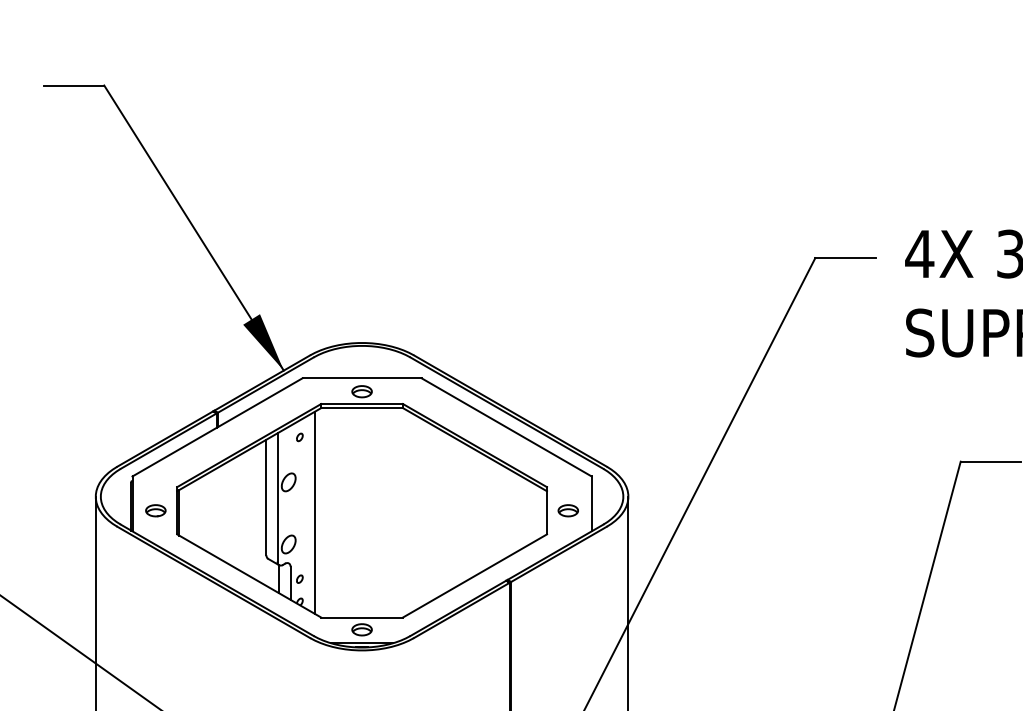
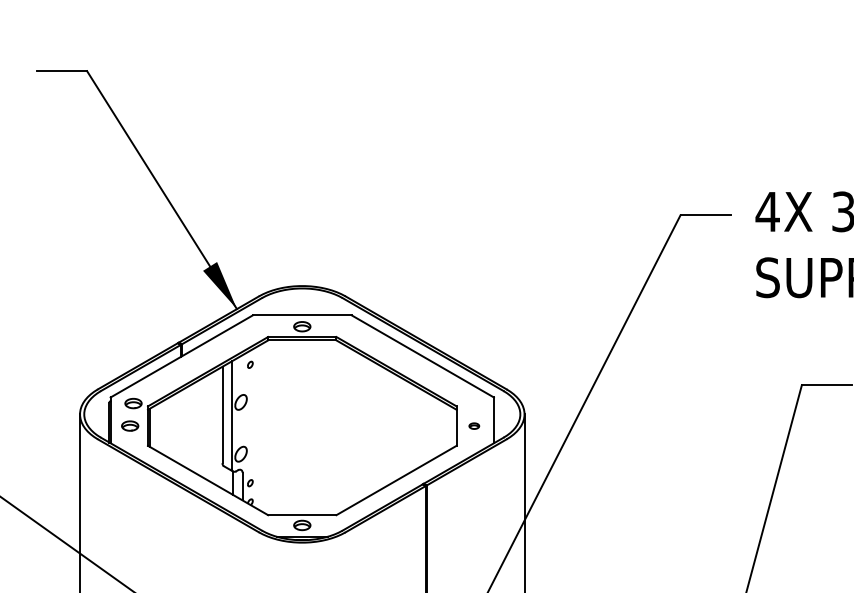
part: (159, 483) -> (133, 403), added
part: (567, 510) -> (473, 425), size x0.6
line: (314, 512) -> (262, 427), removed

